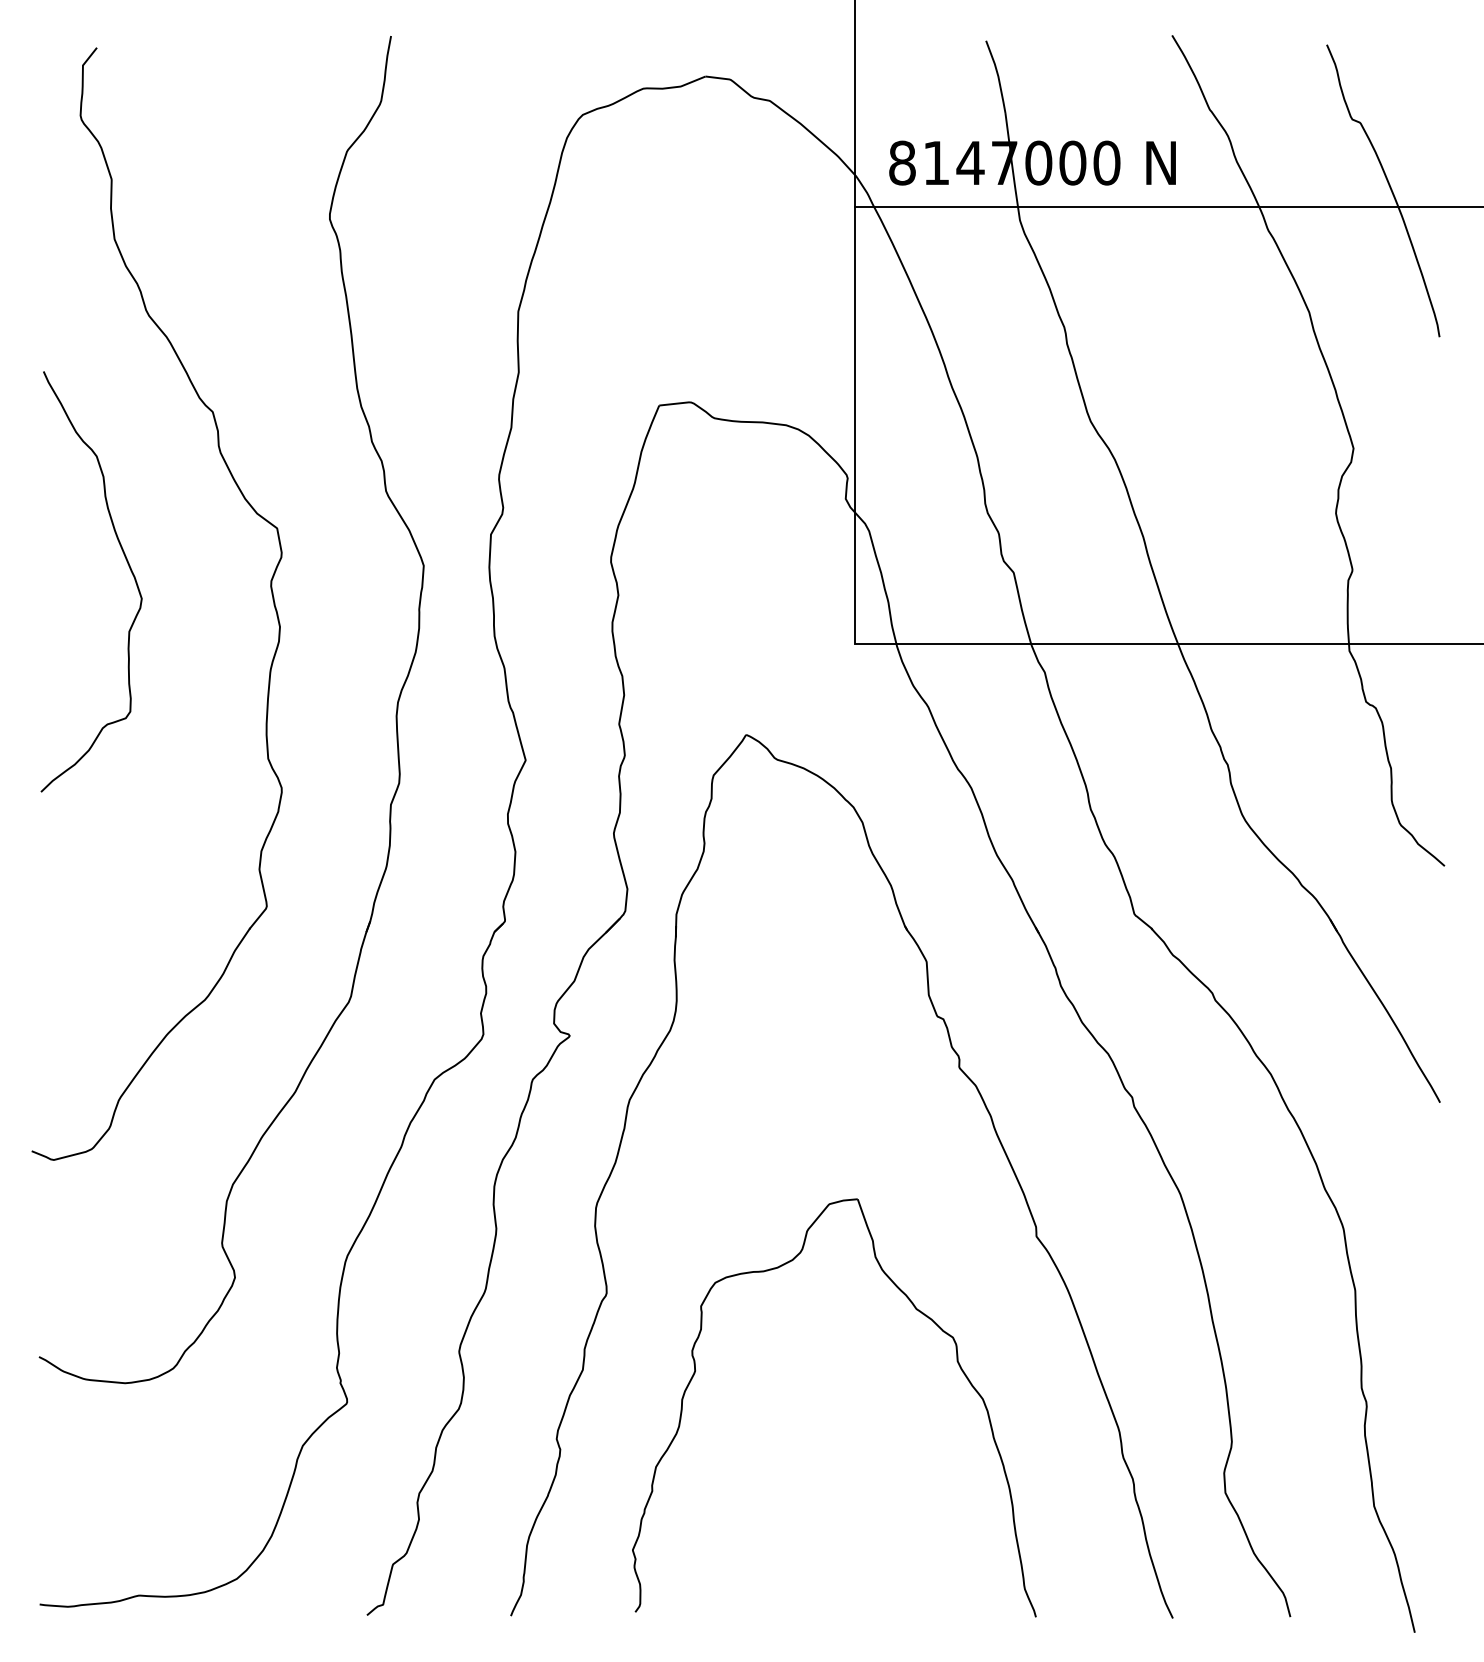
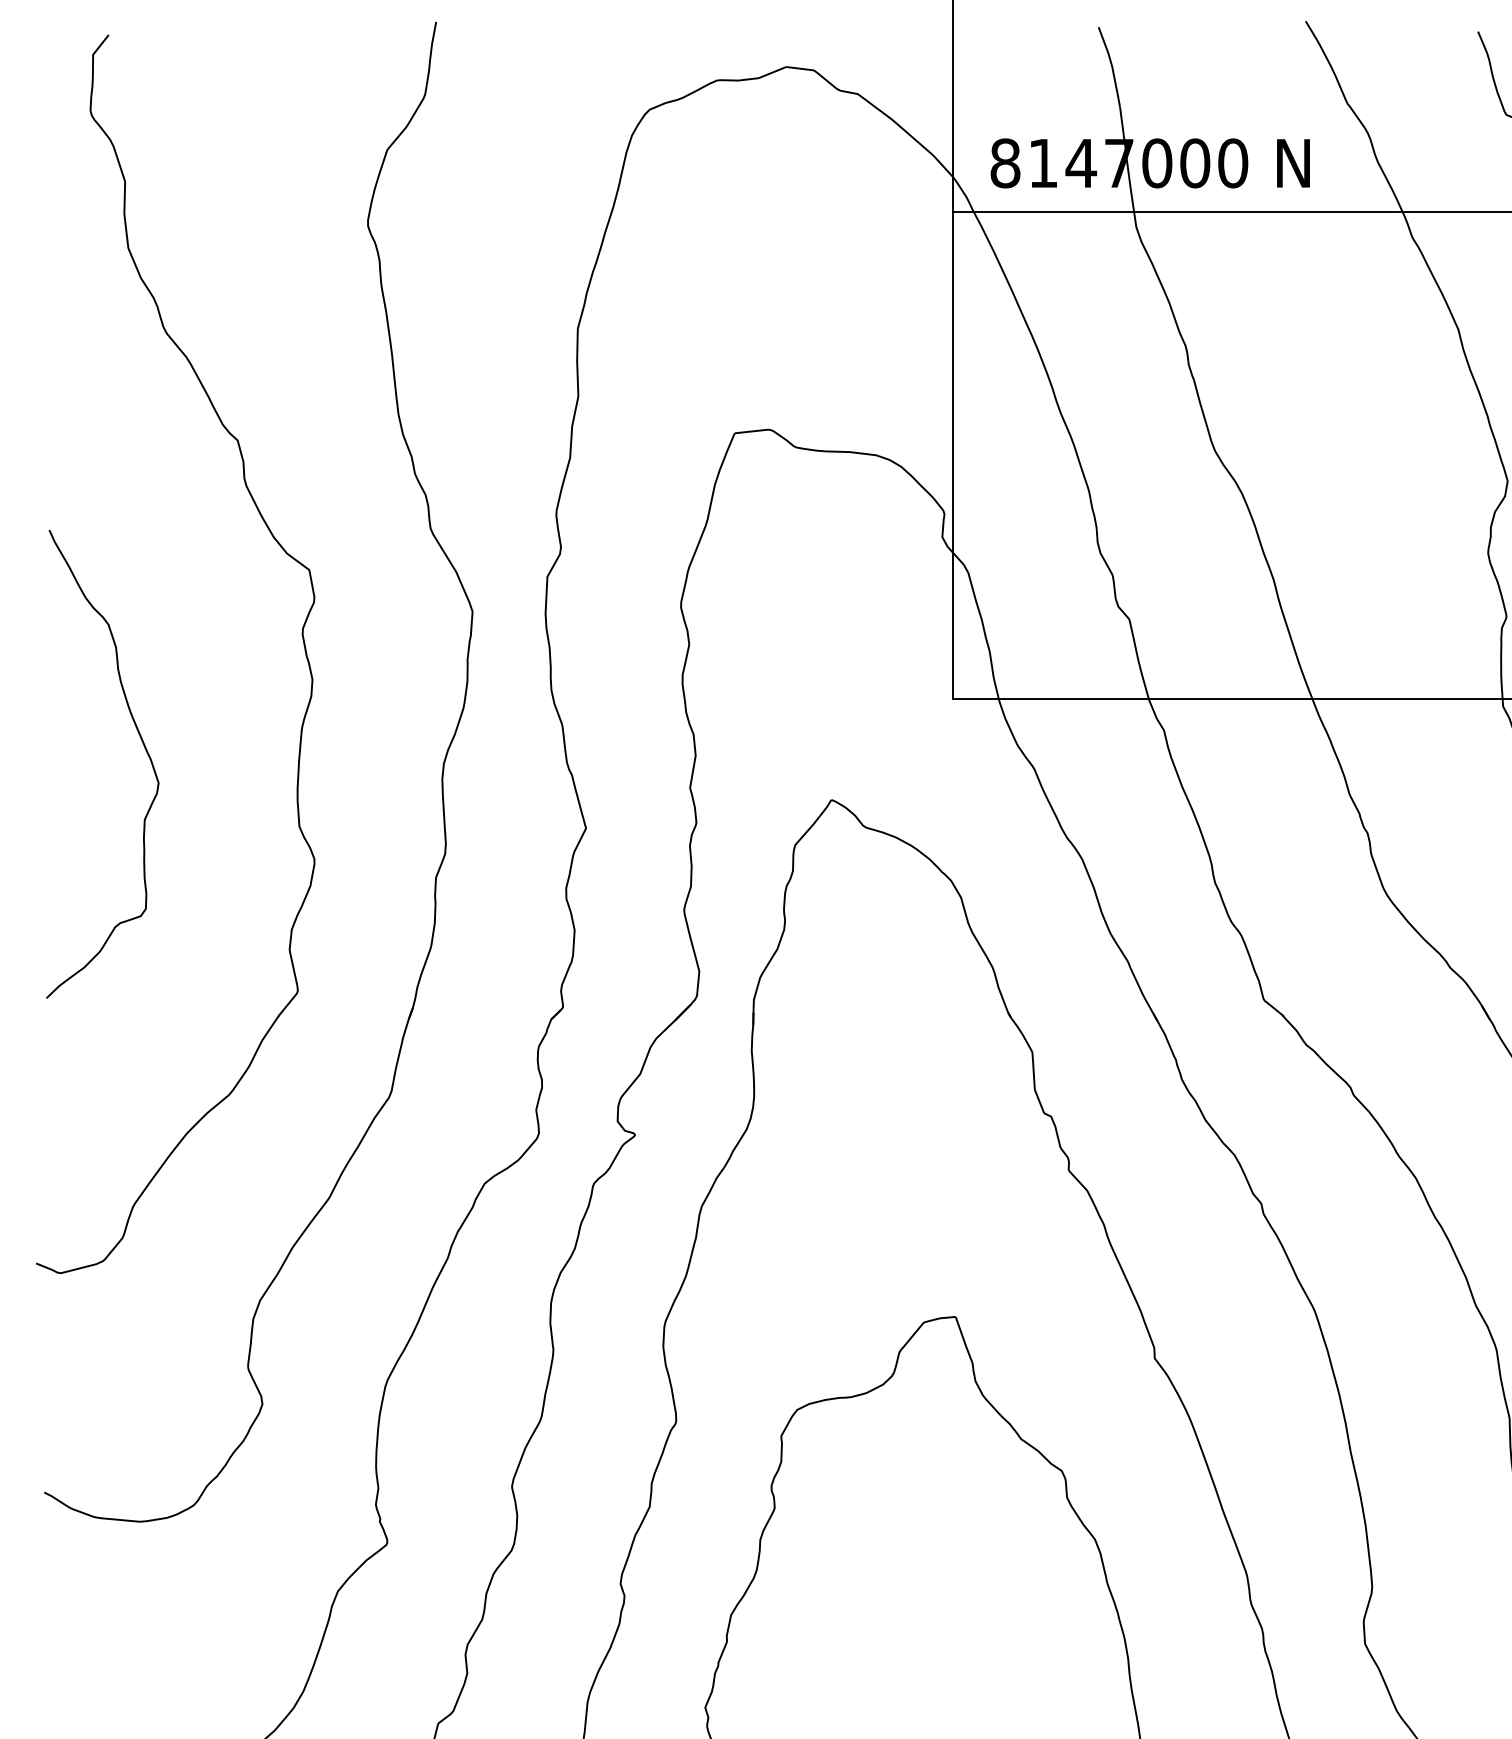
curve: (127, 564) -> (142, 744), moved

